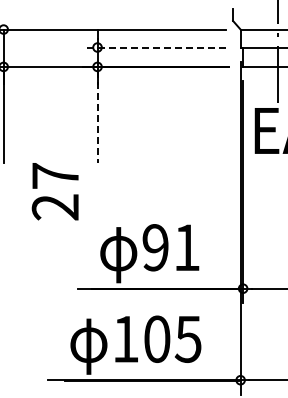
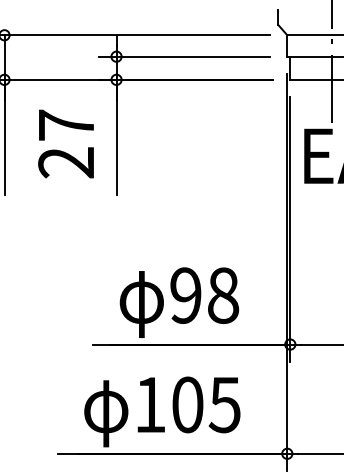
line: (154, 47) -> (184, 56), dashed -> solid
line: (97, 117) -> (116, 140), dashed -> solid
text: (54, 191) -> (65, 143), moved
text: (187, 247) -> (223, 295), 91 -> 98

